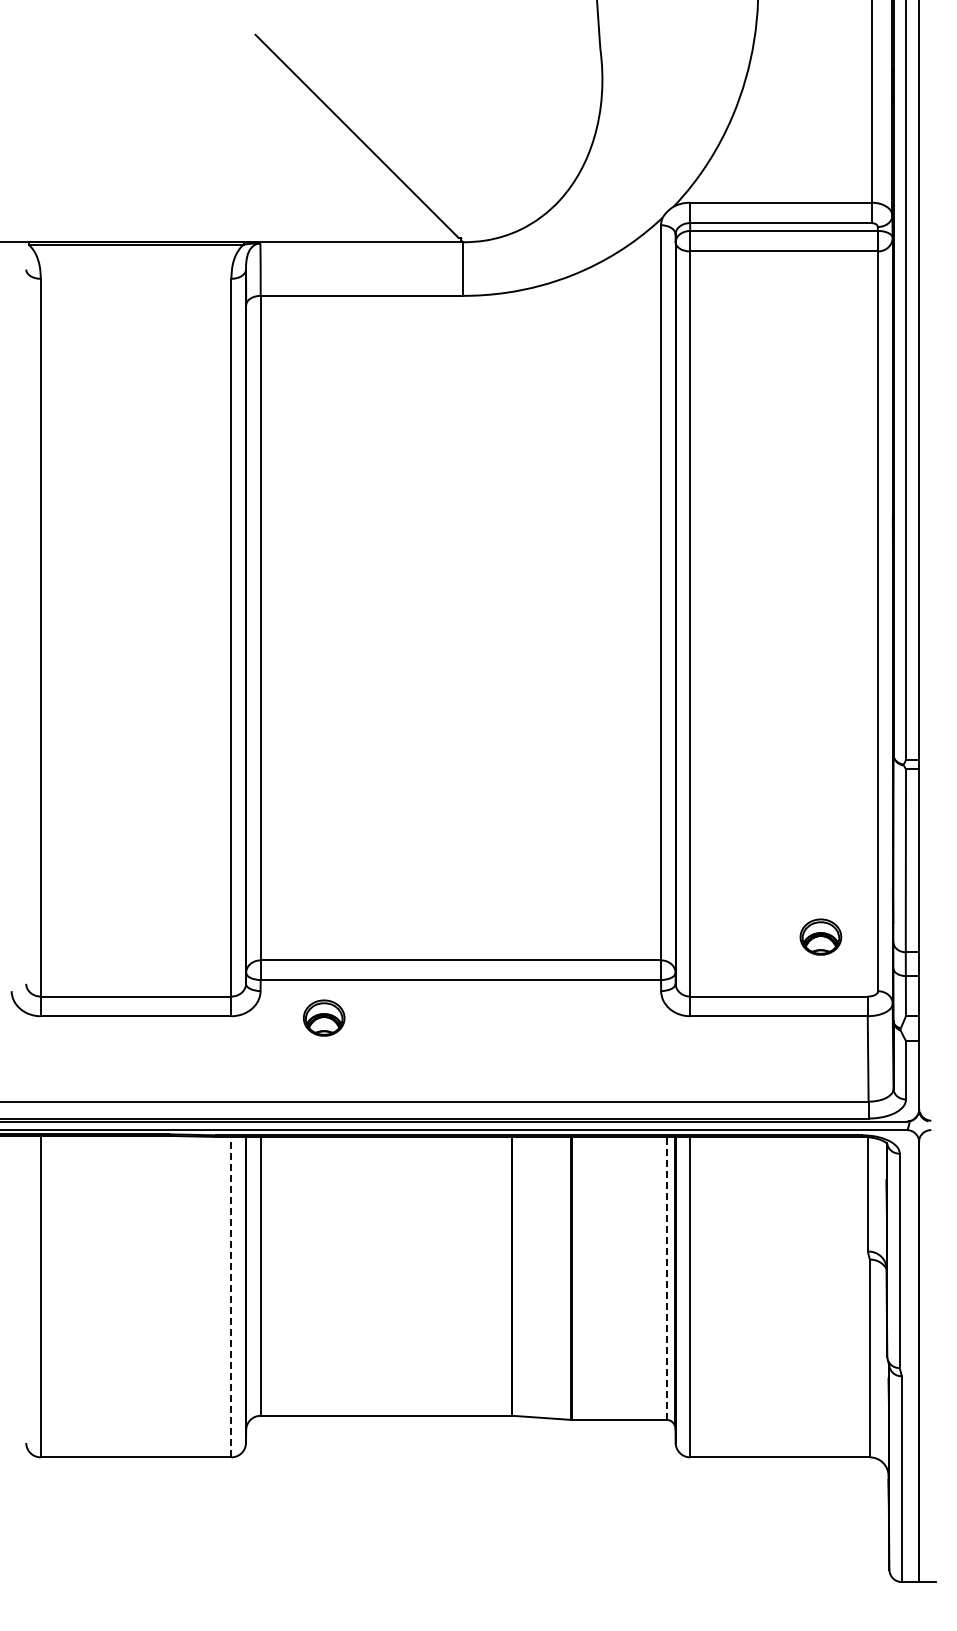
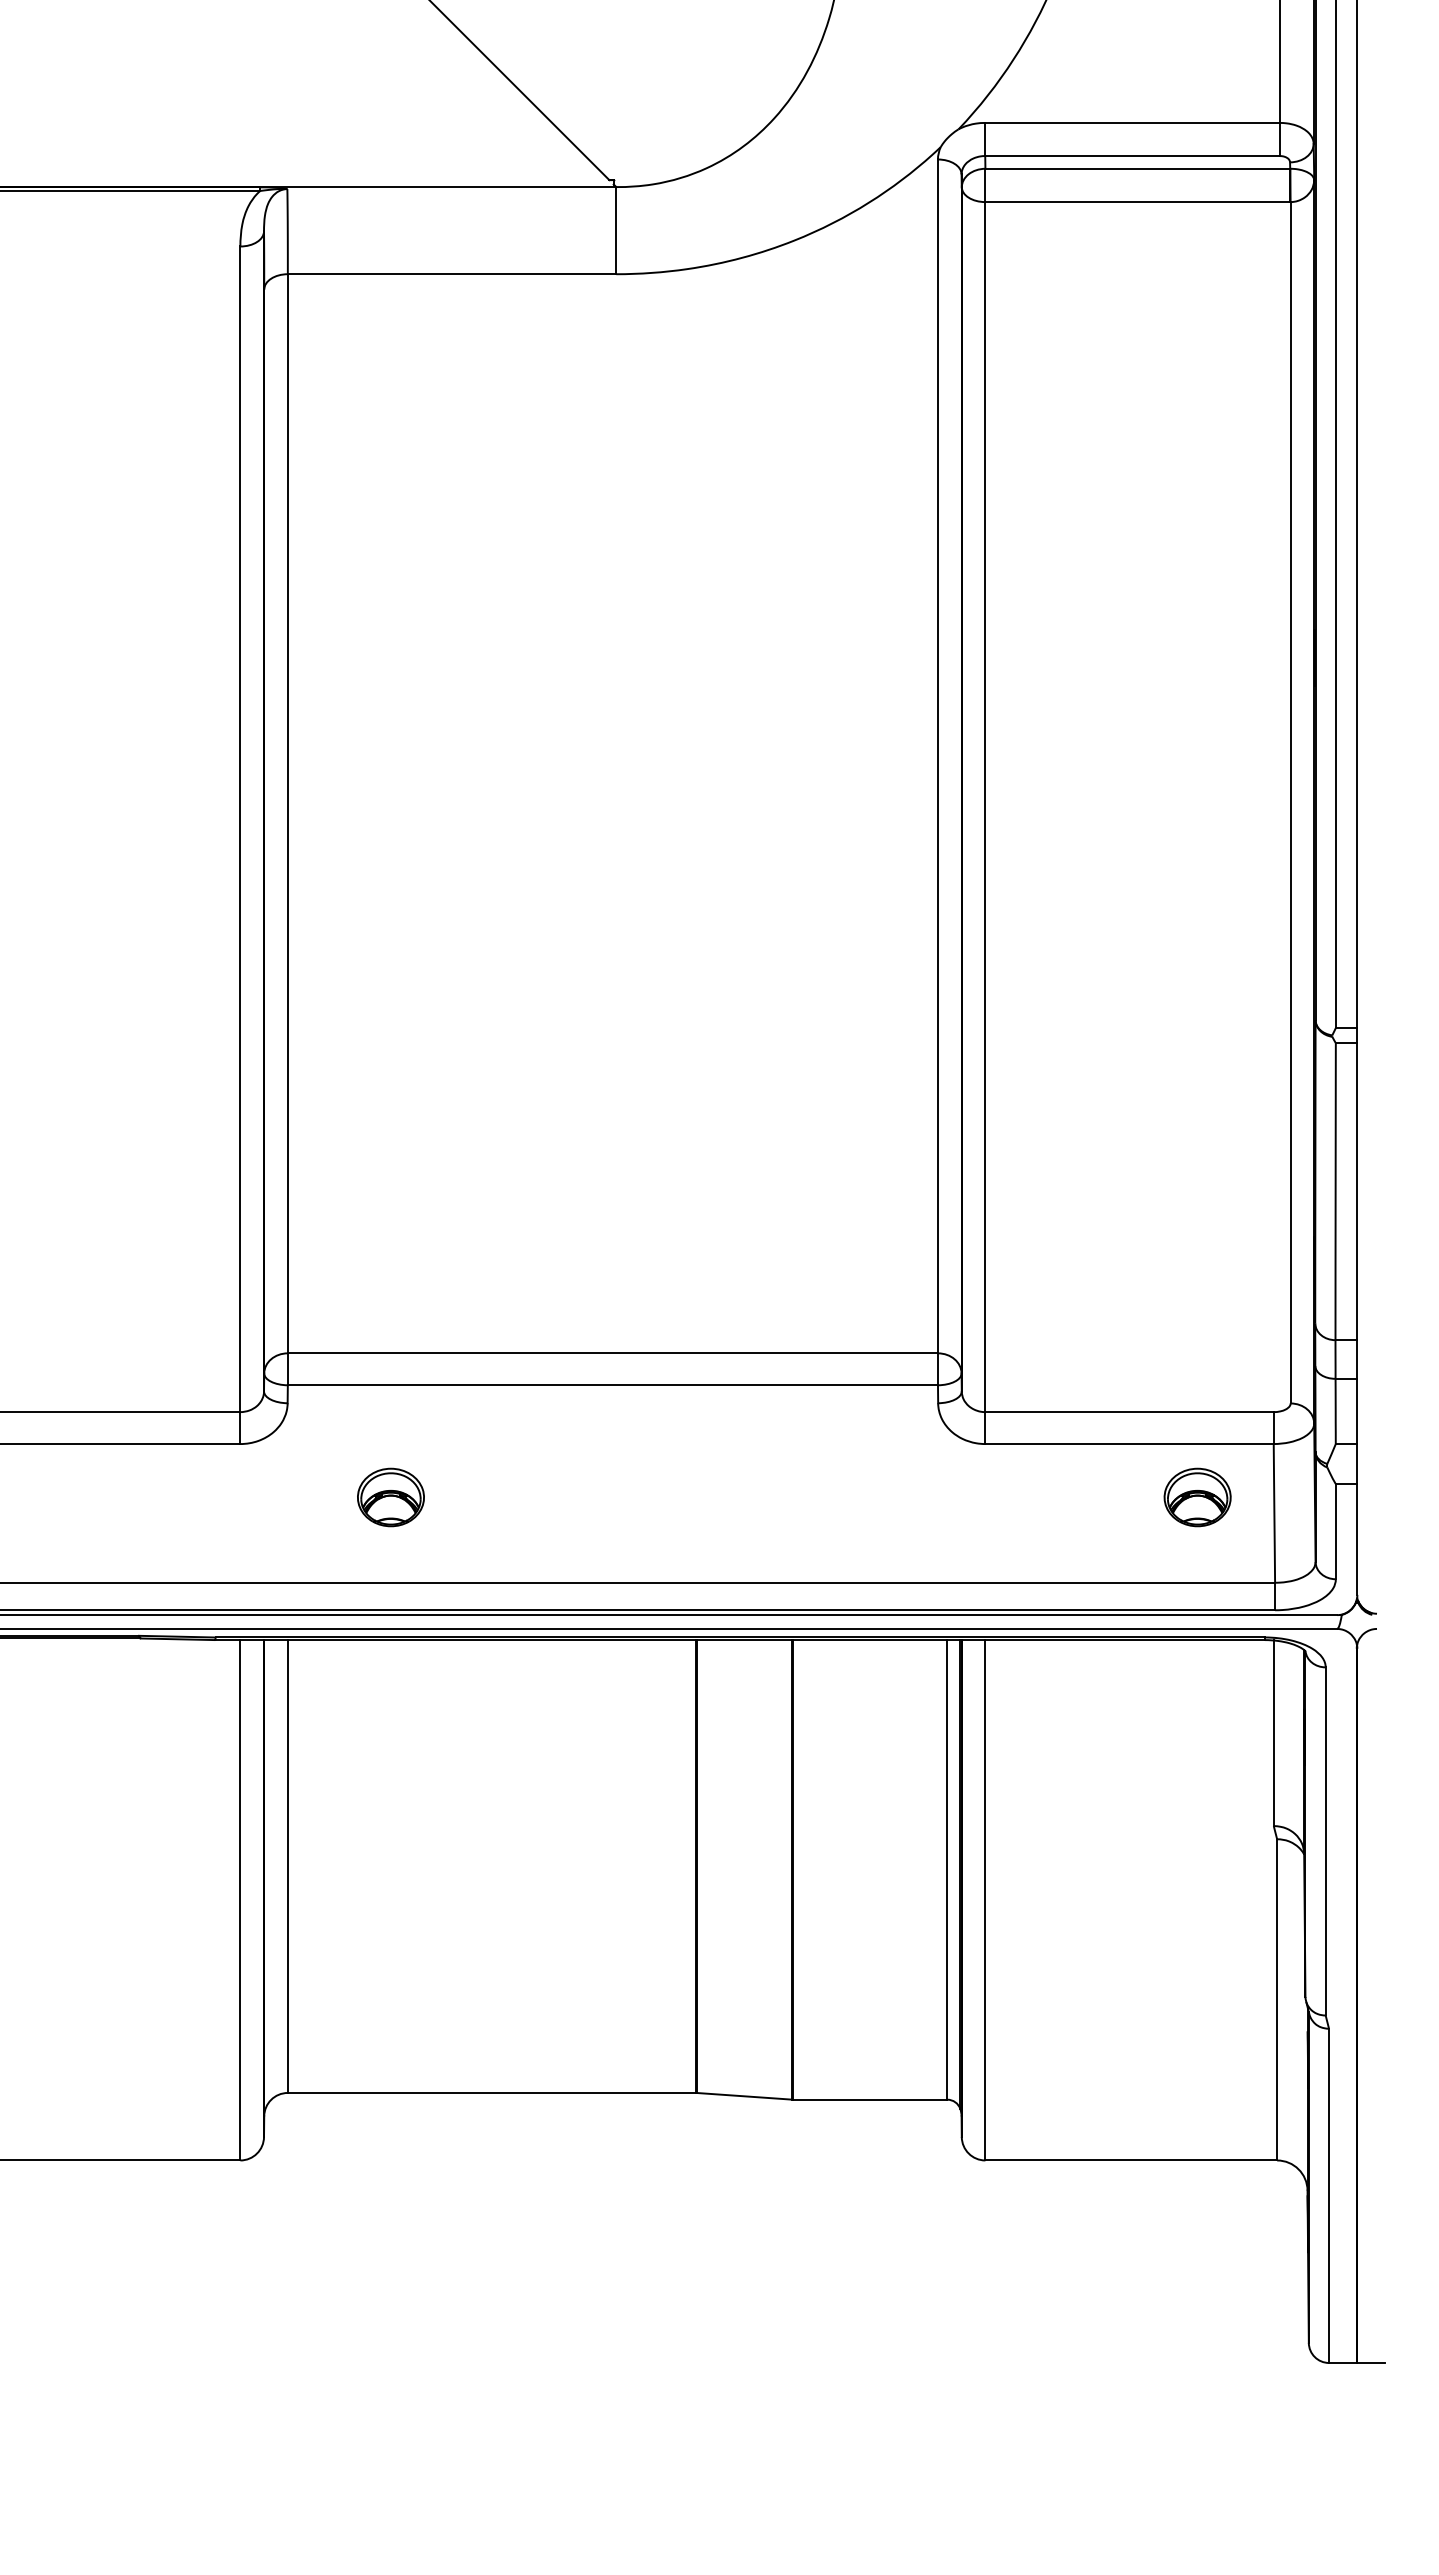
part: (820, 936) -> (1196, 1496), moved
part: (324, 1017) -> (391, 1496), moved
line: (666, 1277) -> (946, 1868), dashed -> solid
line: (231, 1296) -> (240, 1899), dashed -> solid

